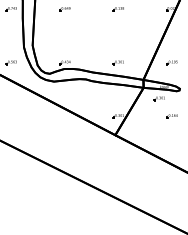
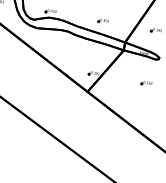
part: (158, 98) -> (136, 63), removed

